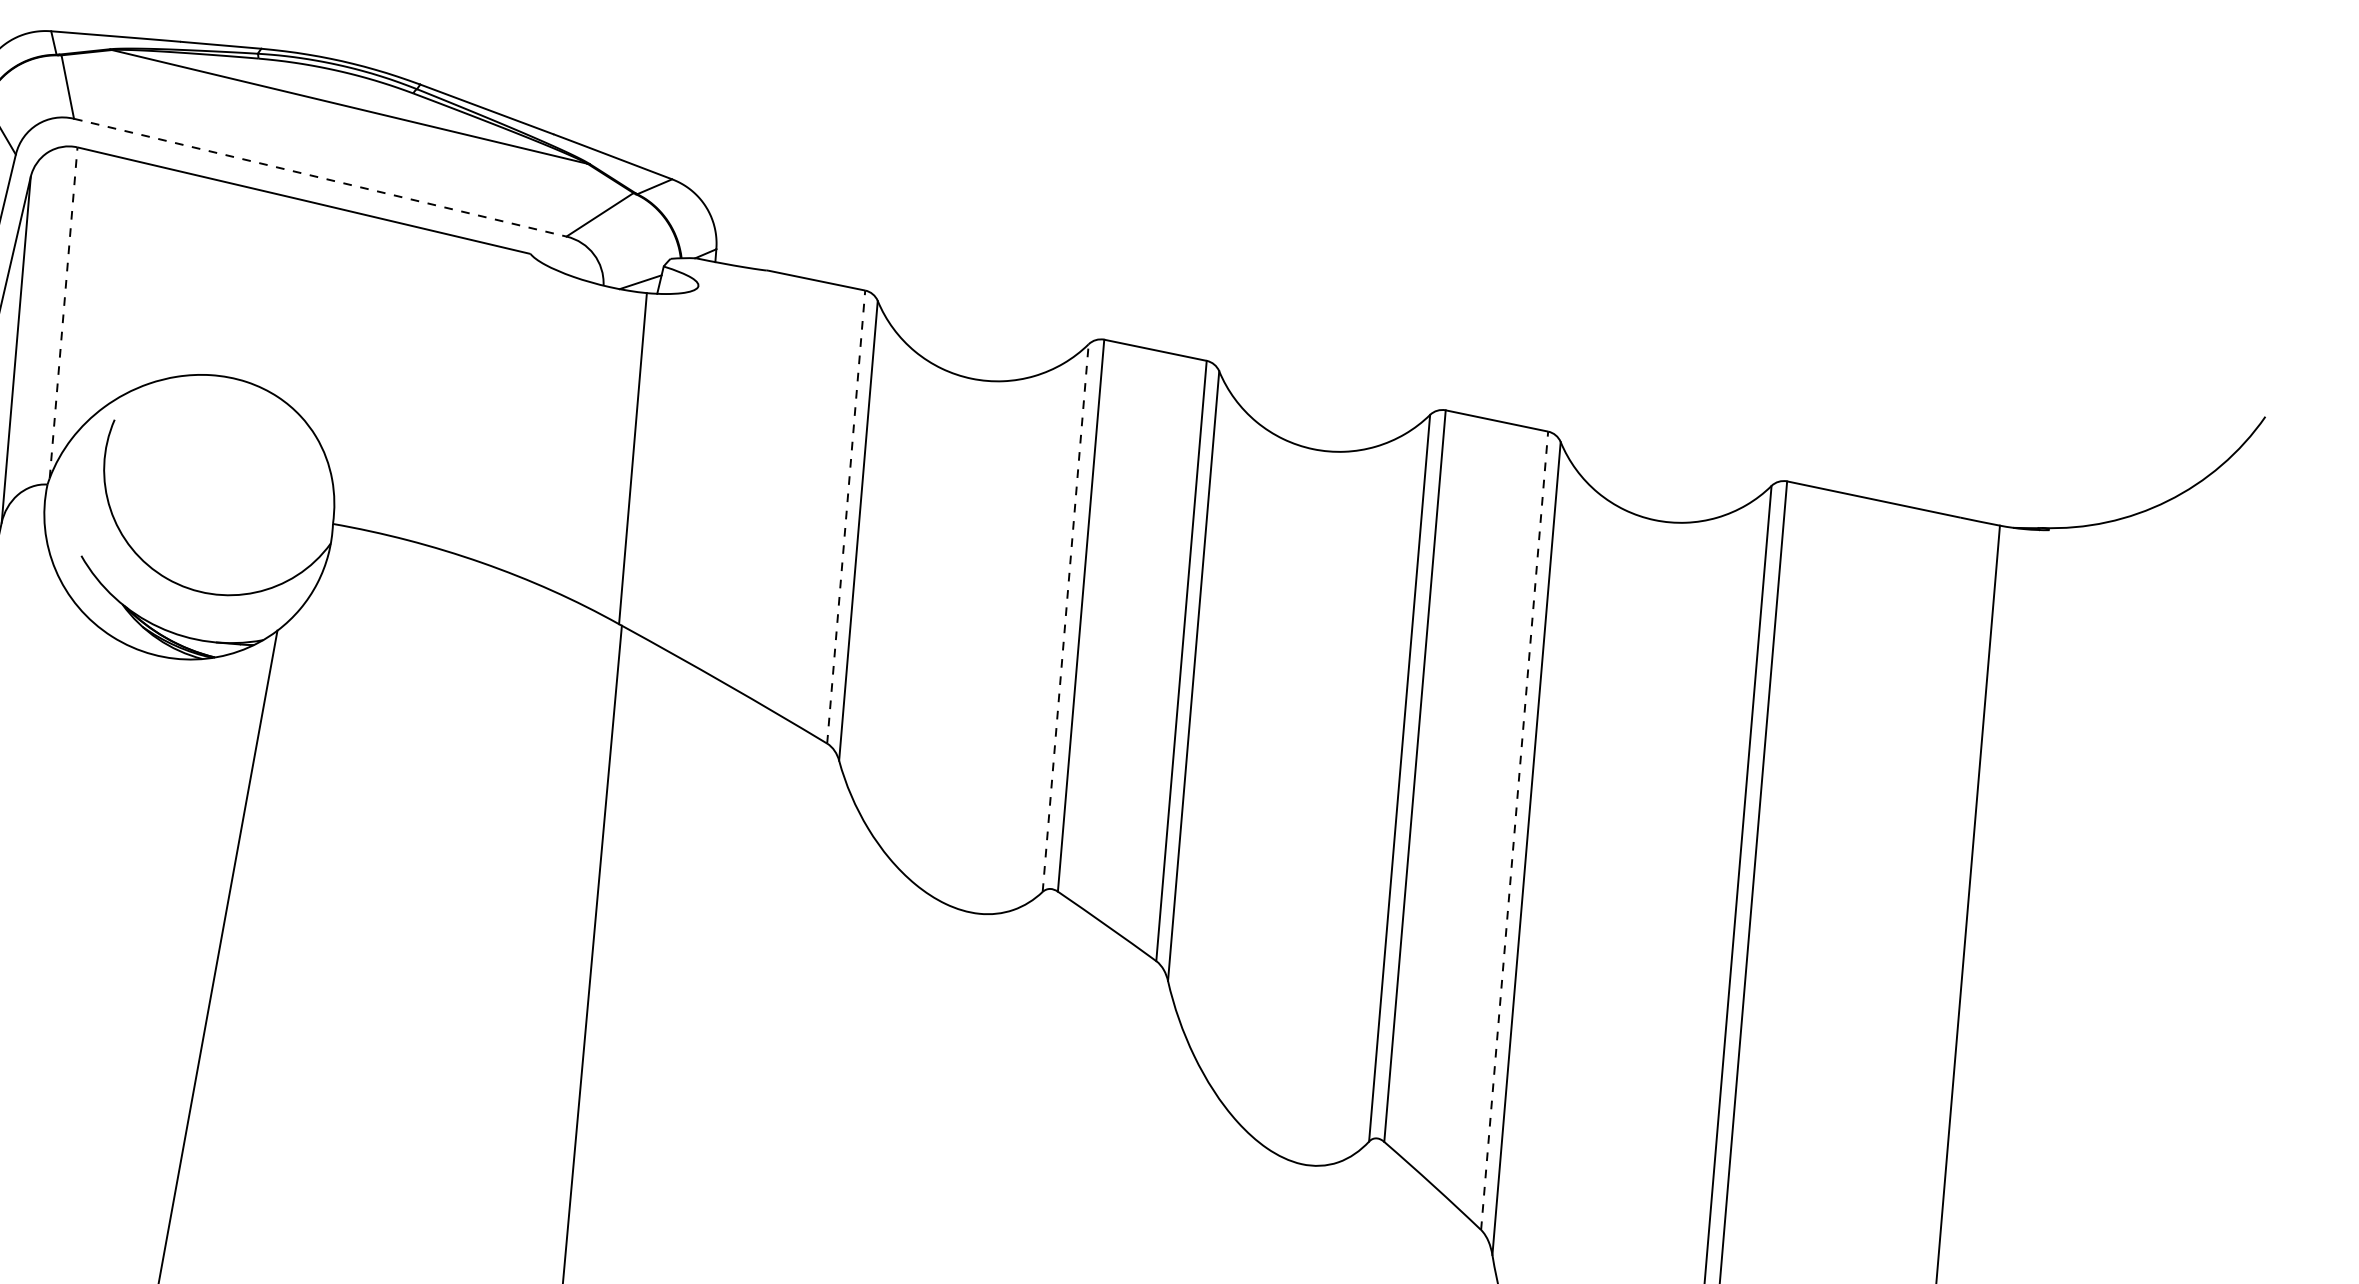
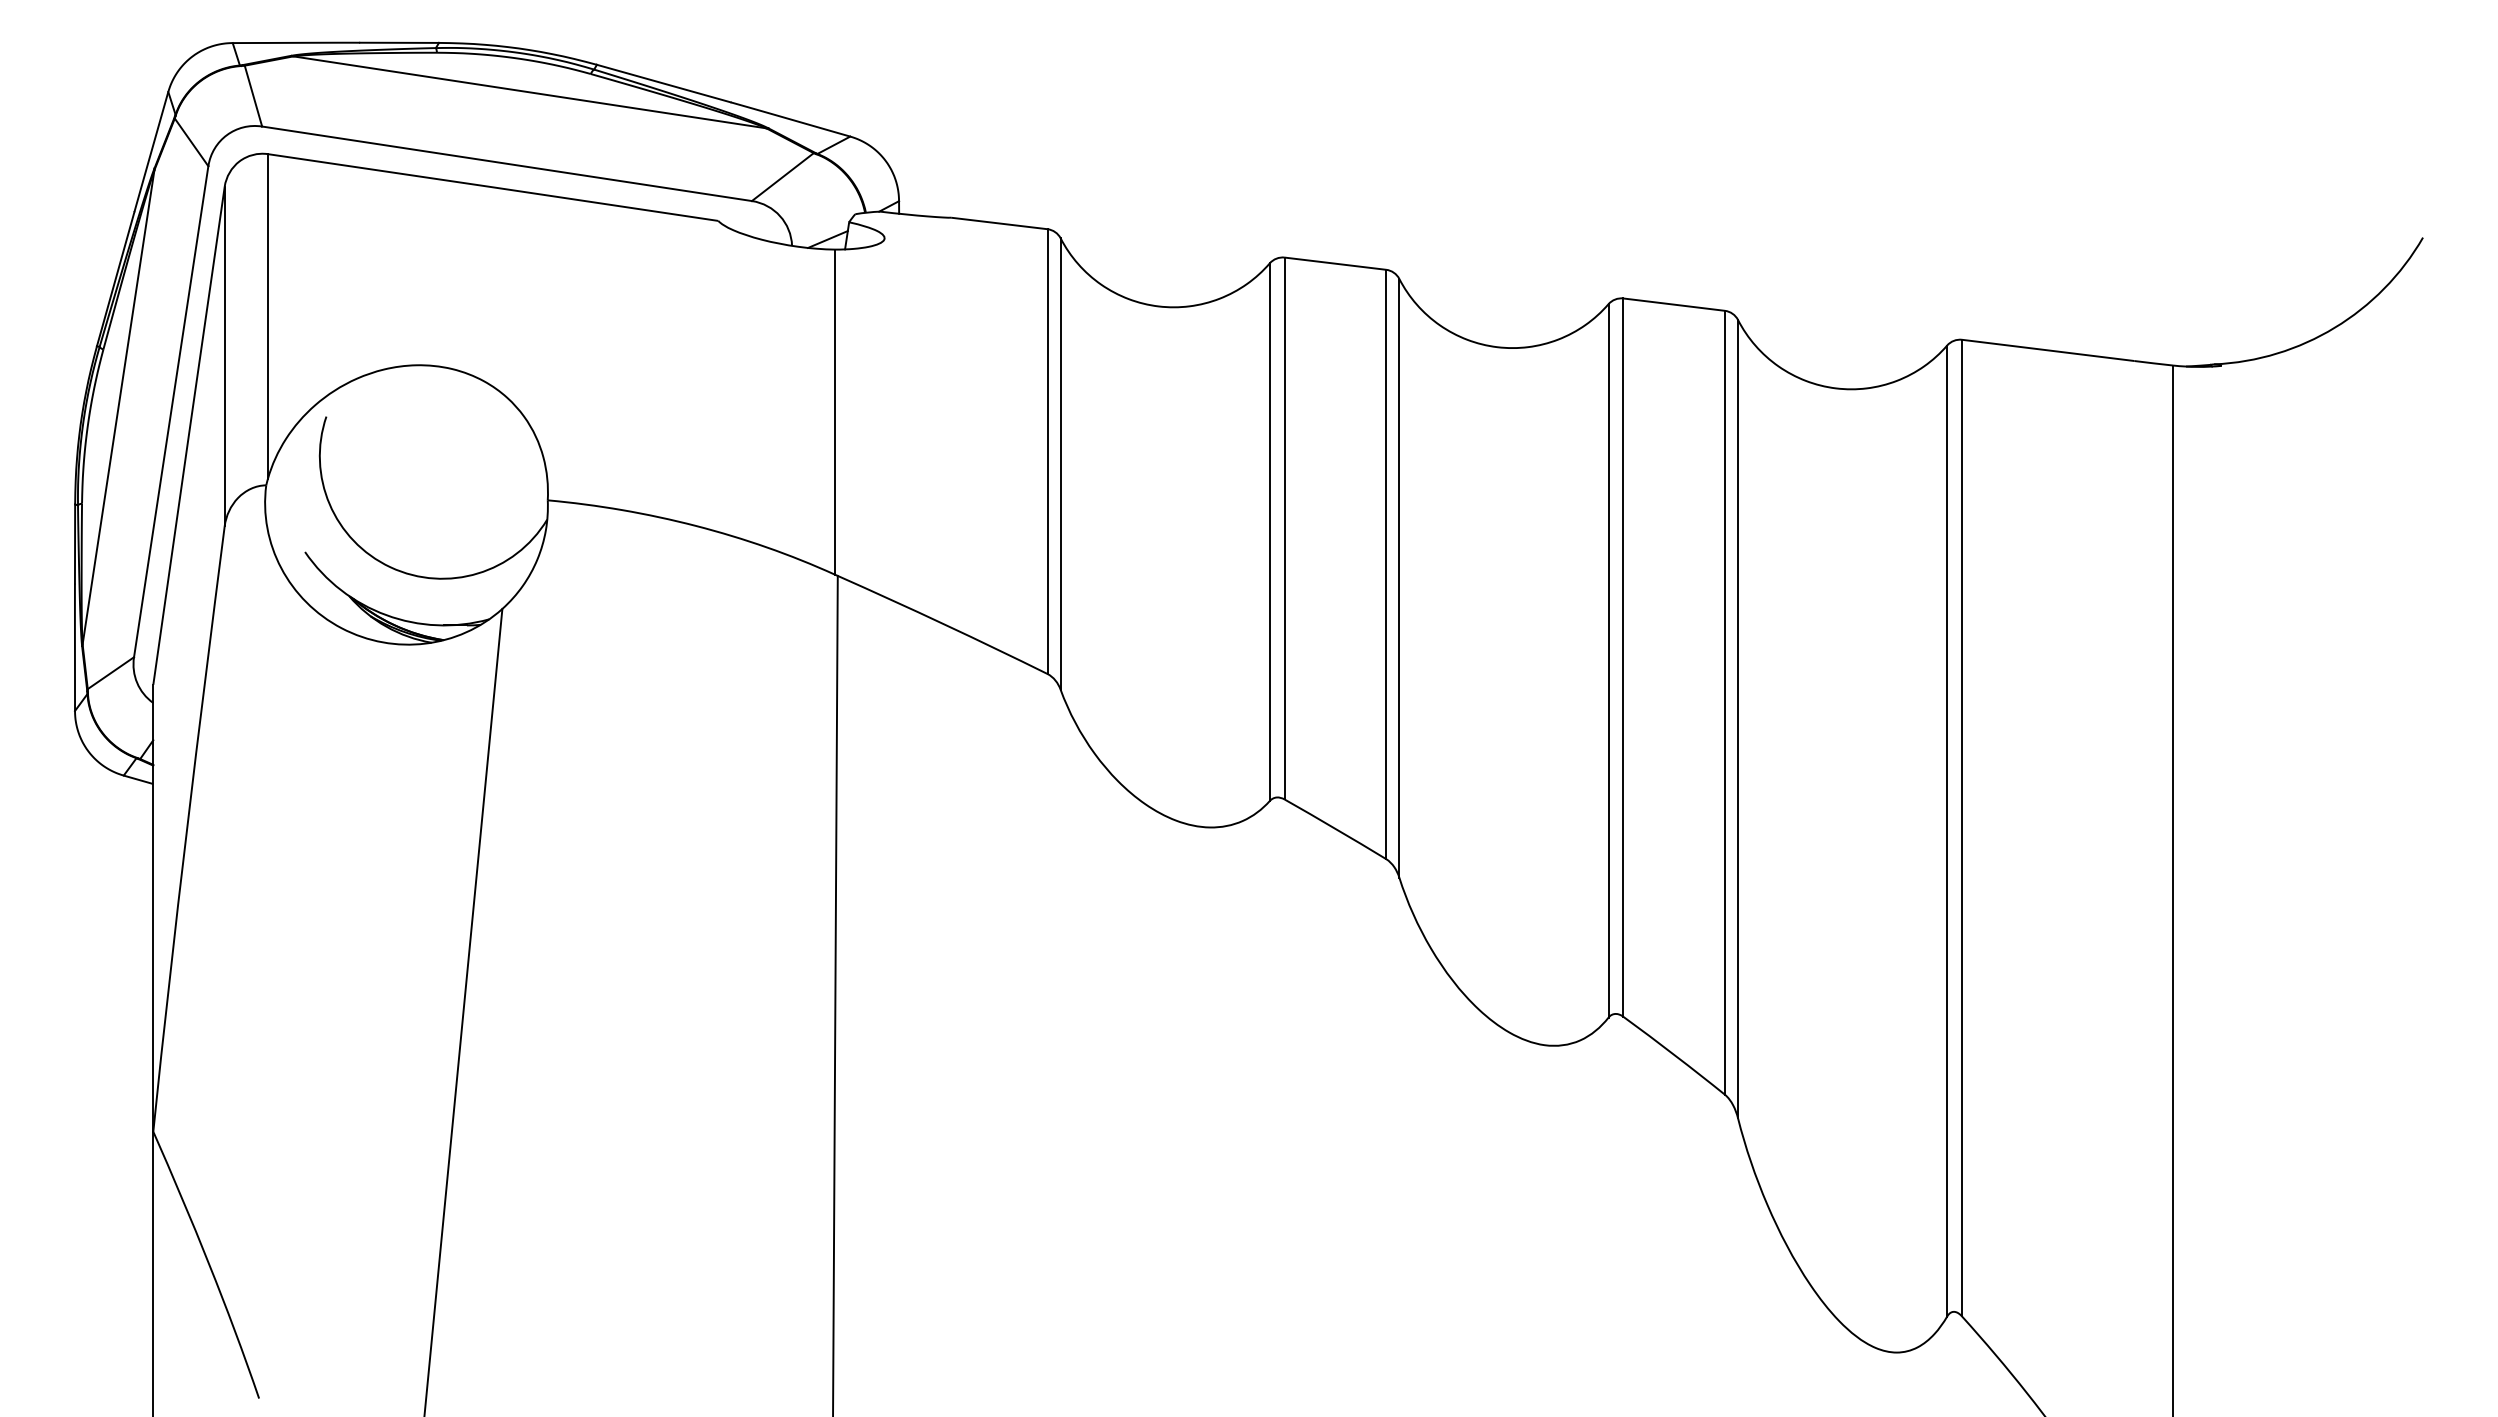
line: (320, 177) -> (507, 163), dashed -> solid
line: (63, 312) -> (267, 316), dashed -> solid
line: (846, 516) -> (1047, 451), dashed -> solid
line: (1065, 618) -> (1269, 532), dashed -> solid
line: (1514, 830) -> (1724, 702), dashed -> solid

